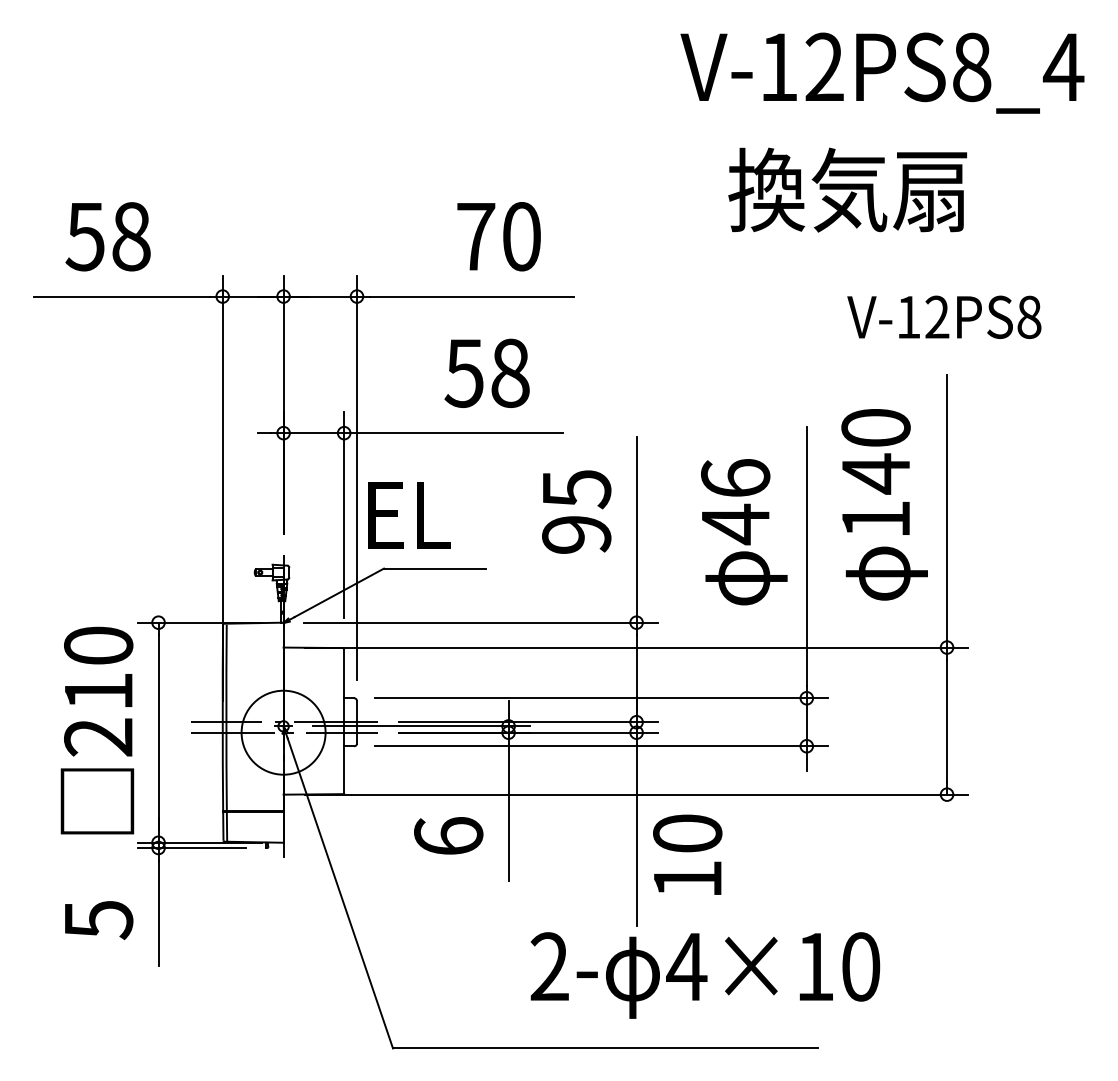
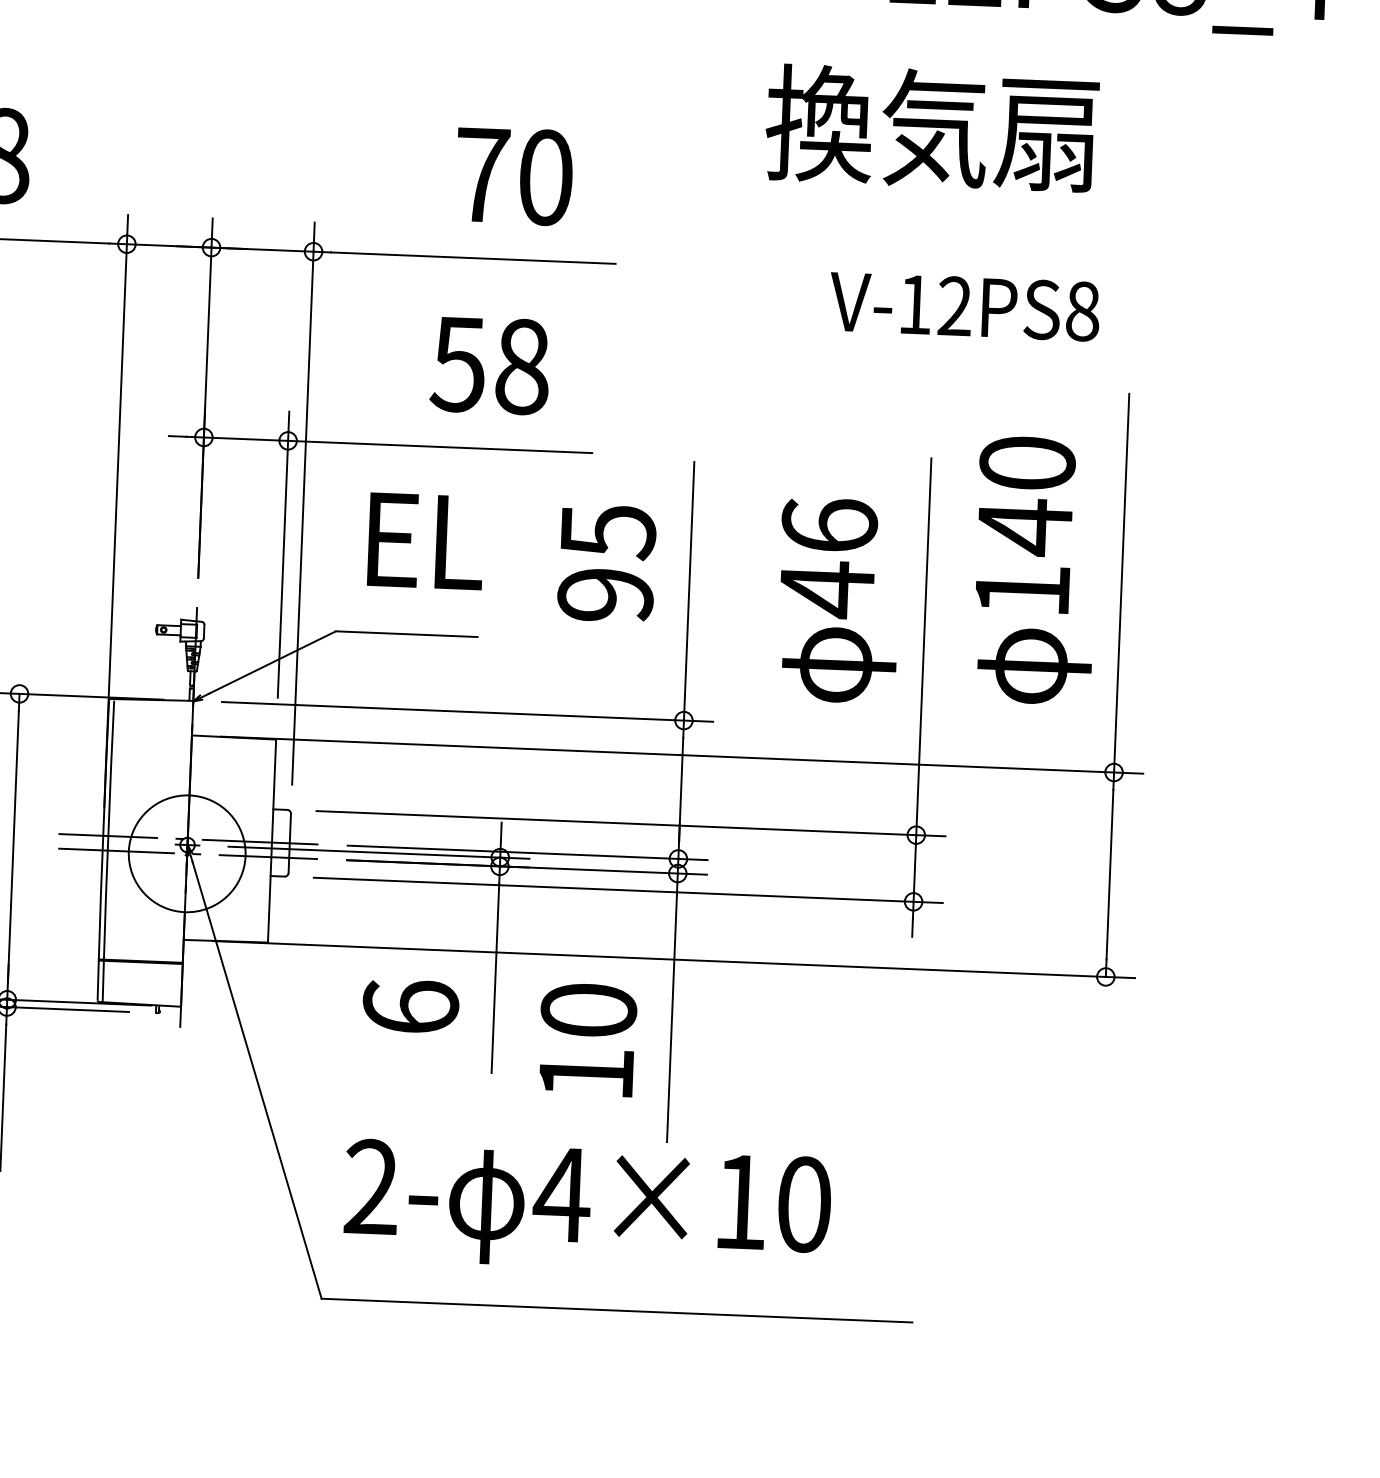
text: (847, 189) -> (931, 127), moved
text: (944, 316) -> (964, 305), moved
text: (409, 515) -> (426, 541), moved
text: (687, 854) -> (587, 1039), moved
text: (705, 975) -> (587, 1207), moved

